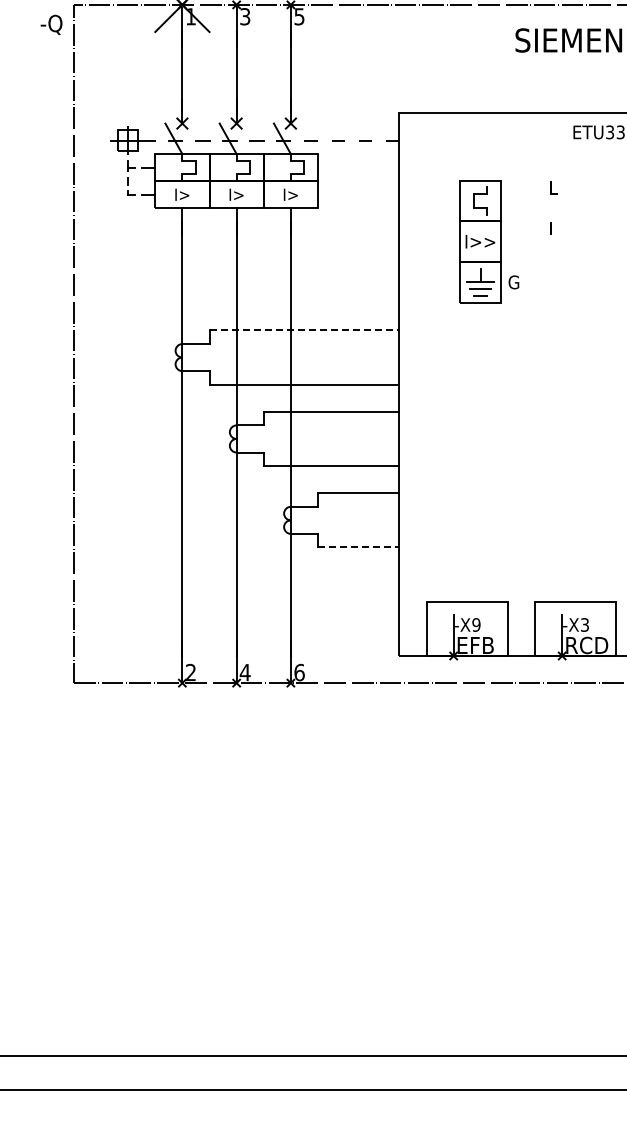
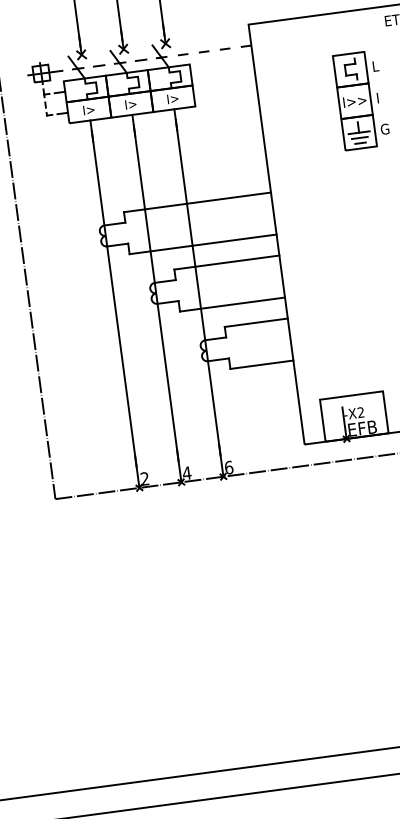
part: (489, 241) -> (361, 100), moved
line: (304, 330) -> (197, 202), dashed -> solid
line: (358, 547) -> (261, 364), dashed -> solid
text: (476, 624) -> (361, 412), -X9 -> -X2

